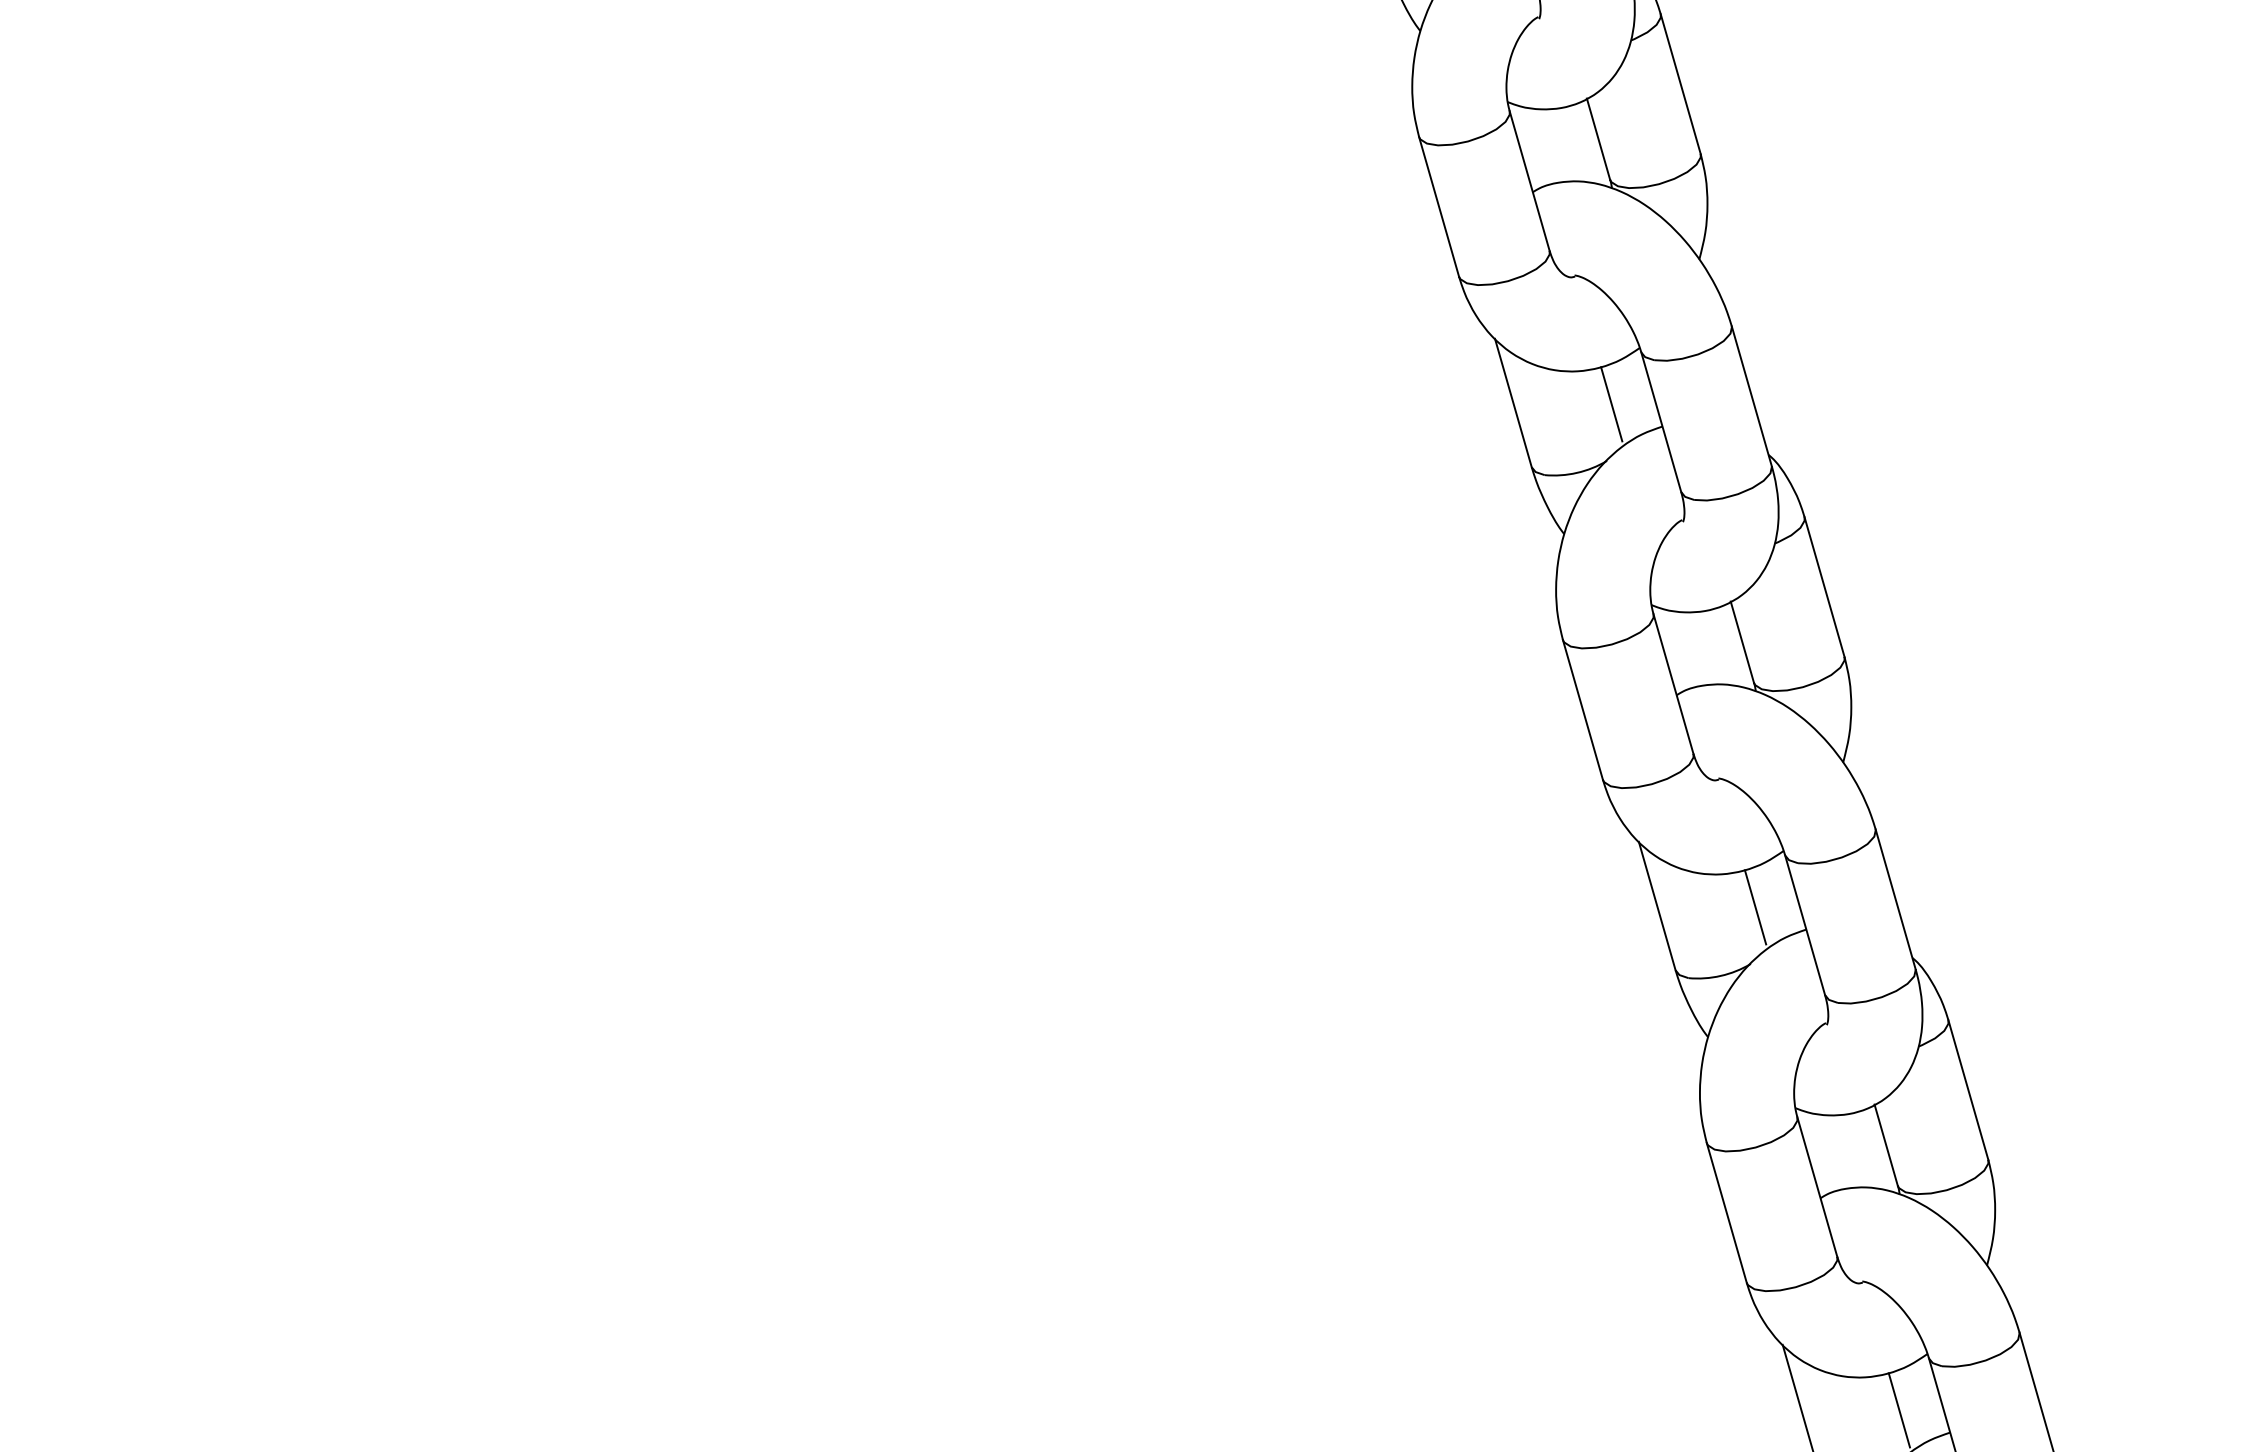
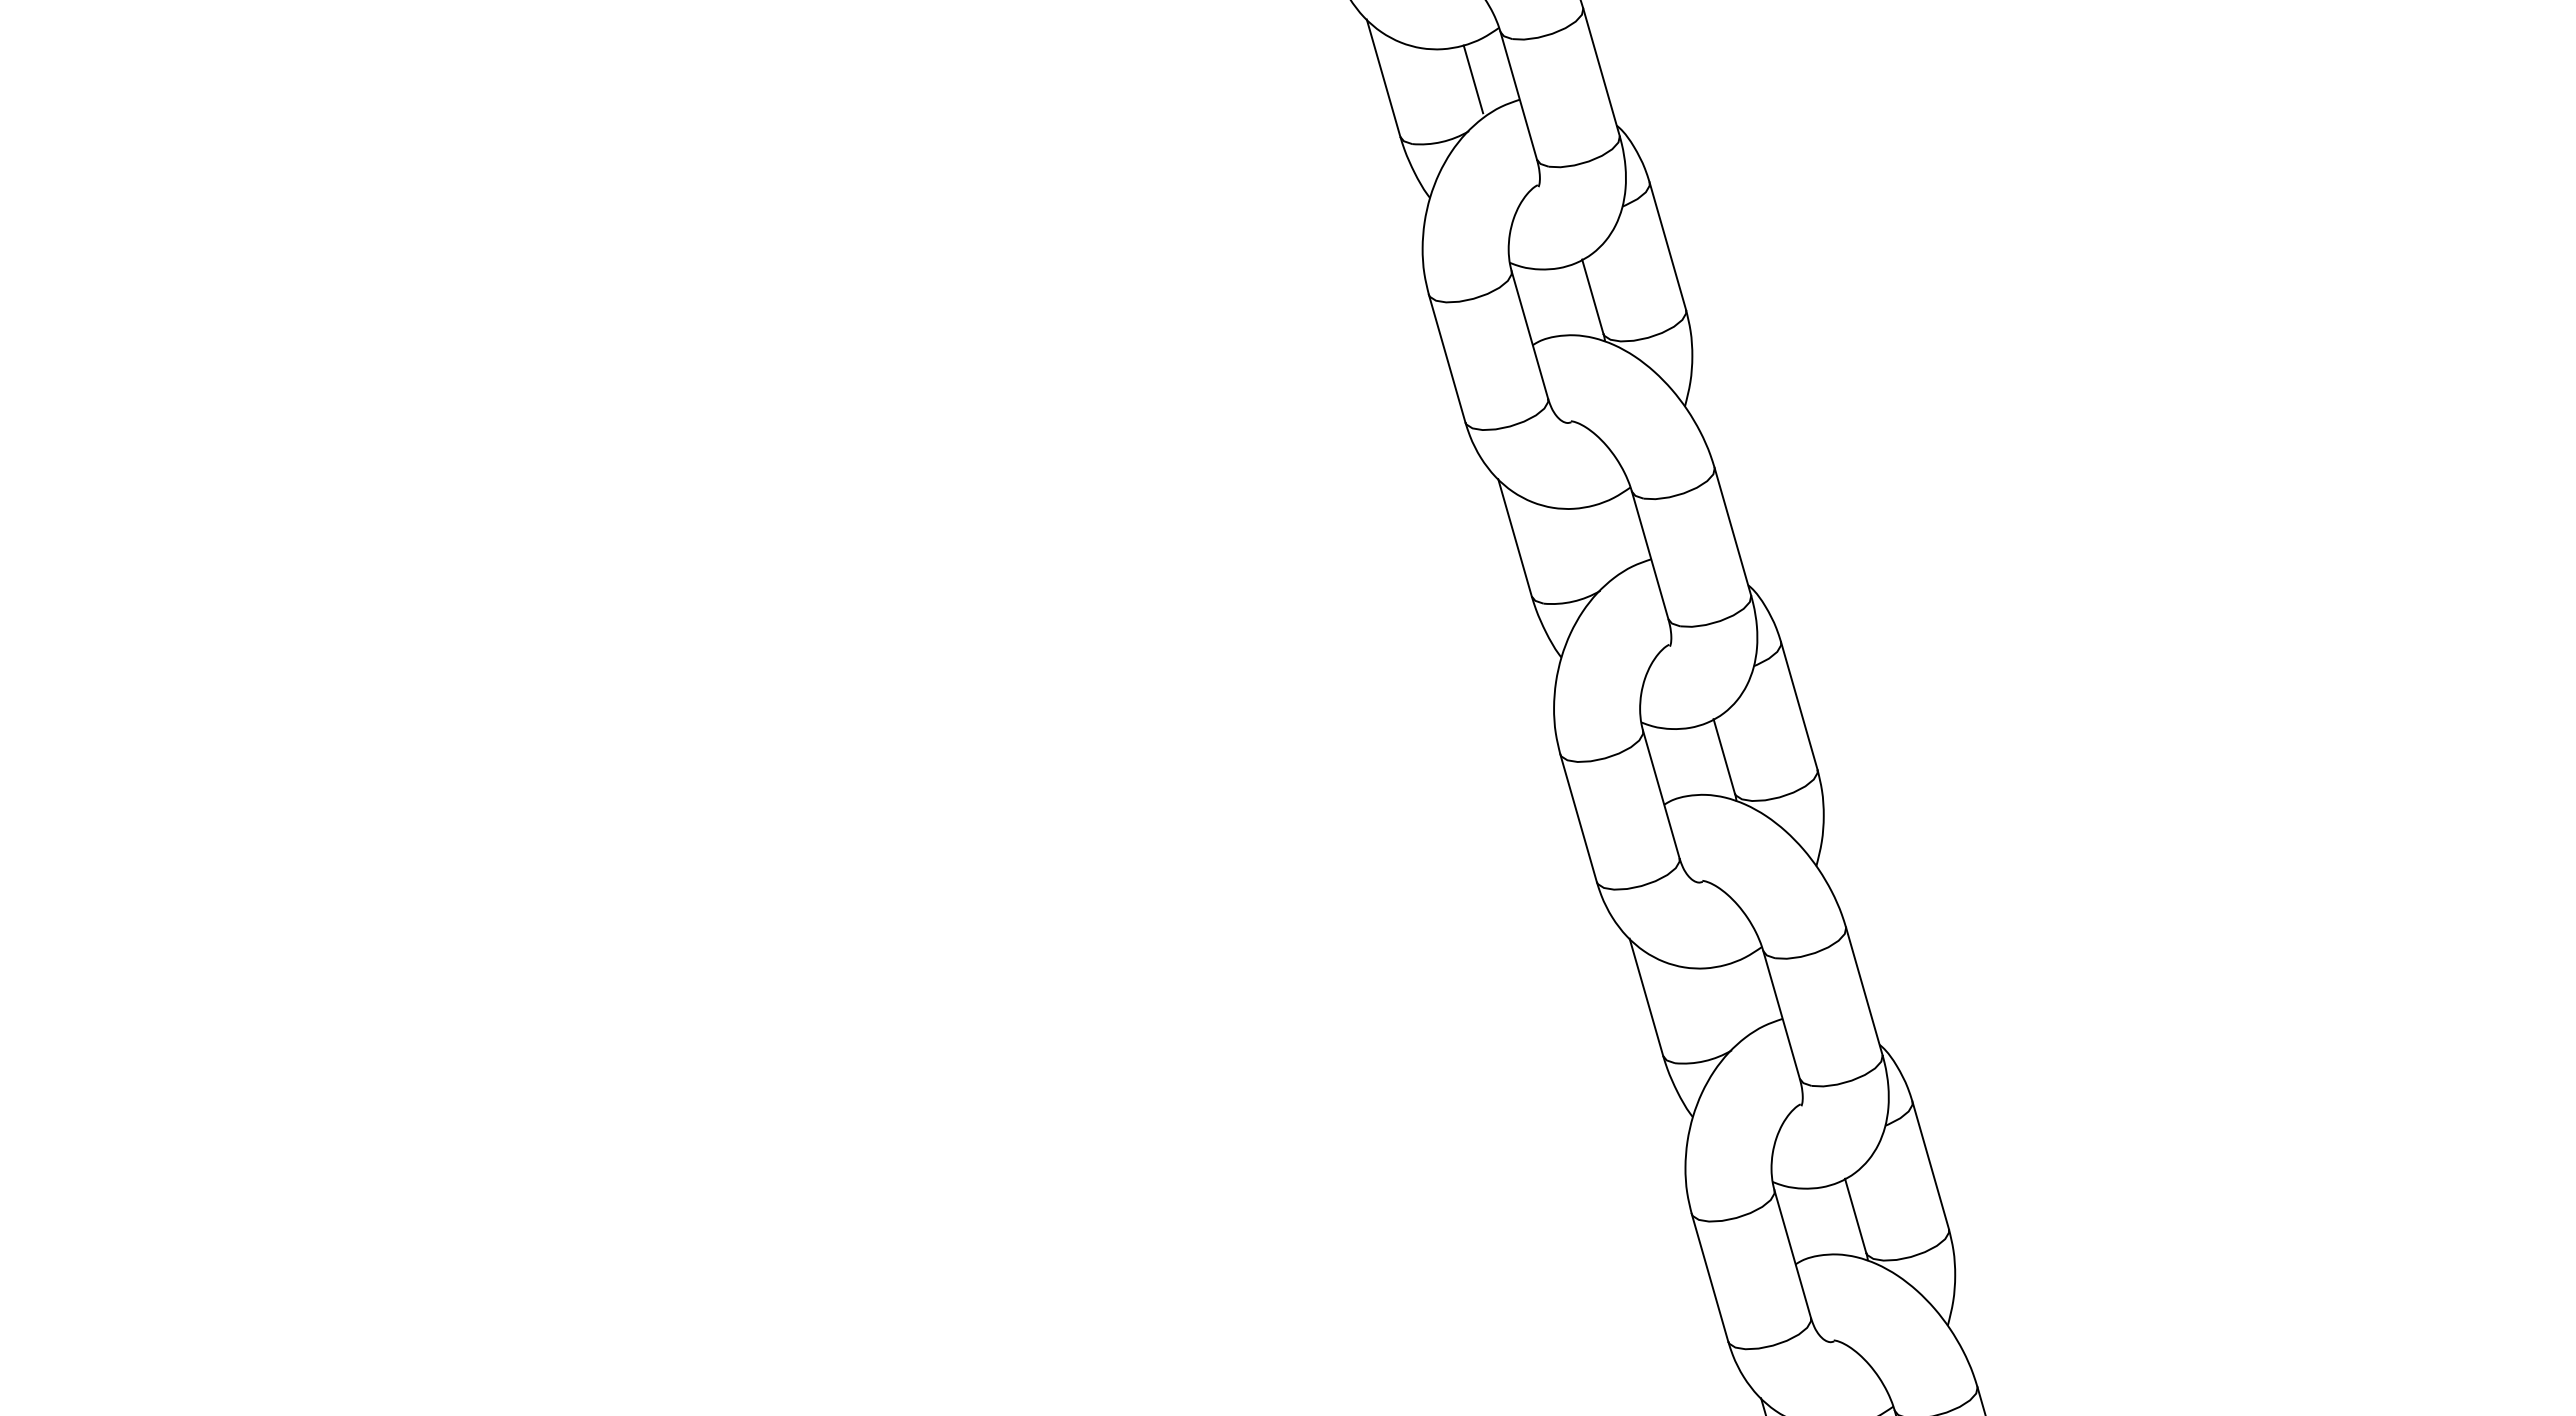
line: (1611, 403) -> (1604, 538), removed
line: (1754, 907) -> (1735, 998), removed

